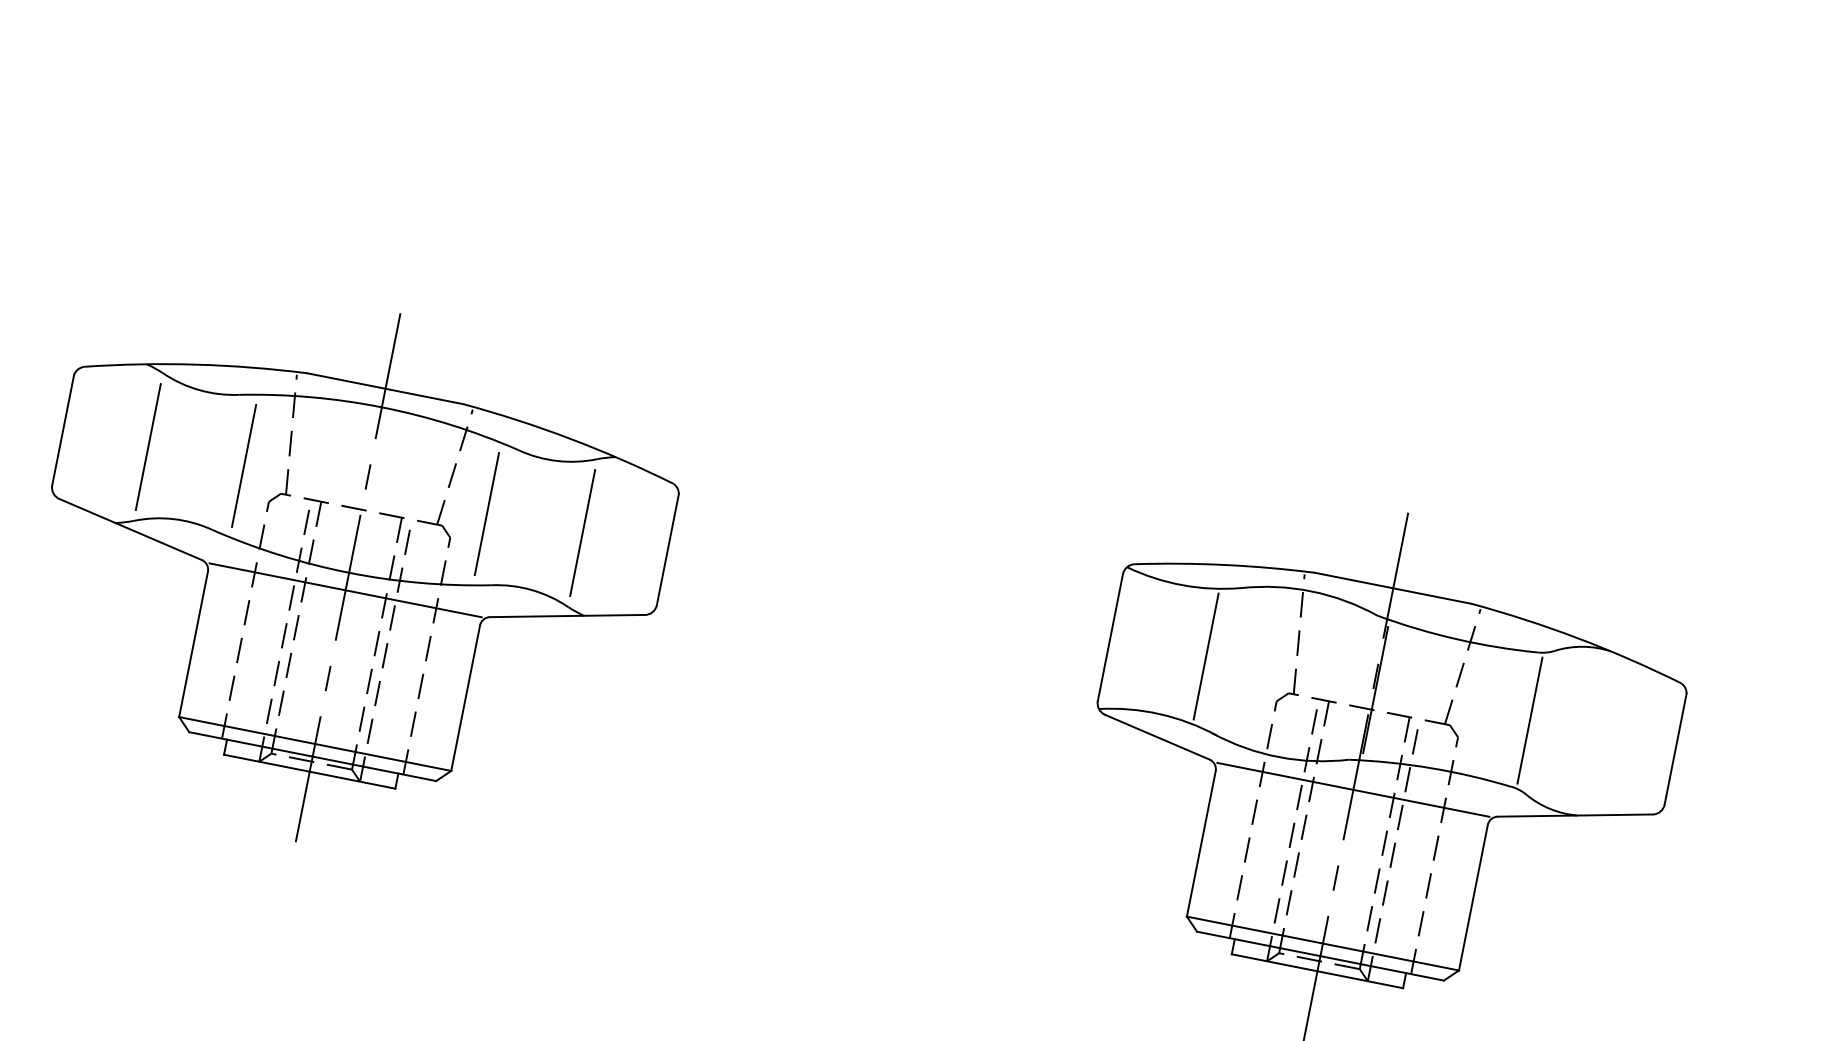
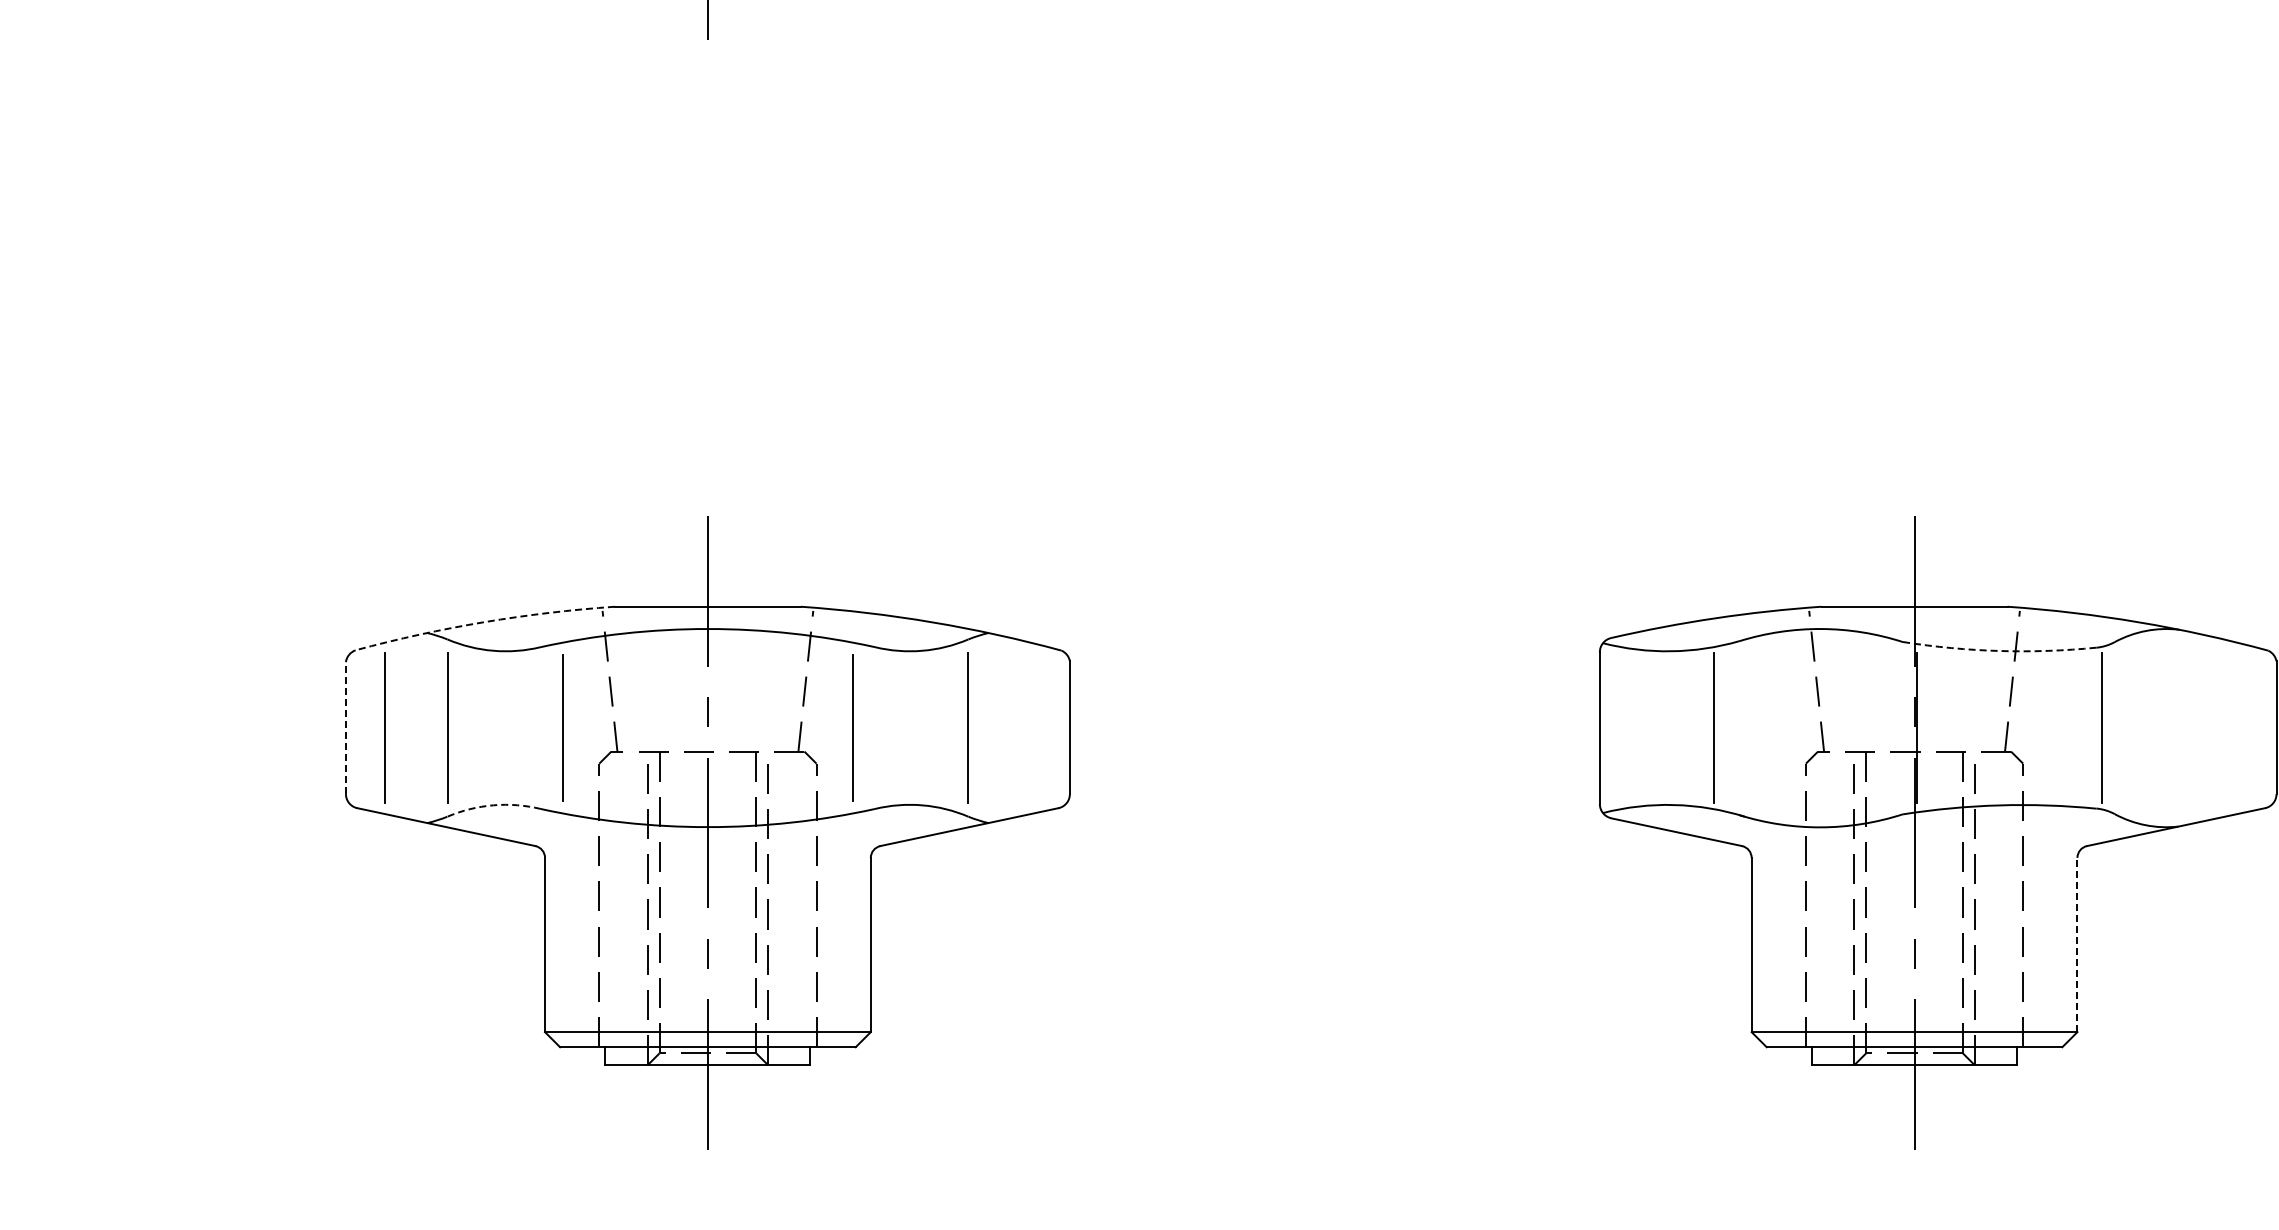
arc: (196, 364) -> (484, 622), solid -> dashed
line: (62, 430) -> (345, 728), solid -> dashed
line: (95, 436) -> (384, 727), added
arc: (173, 519) -> (493, 805), solid -> dashed
line: (345, 590) -> (707, 848), removed
arc: (1456, 639) -> (1999, 651), solid -> dashed
line: (1353, 790) -> (1914, 848), removed
line: (1473, 897) -> (2077, 944), solid -> dashed

